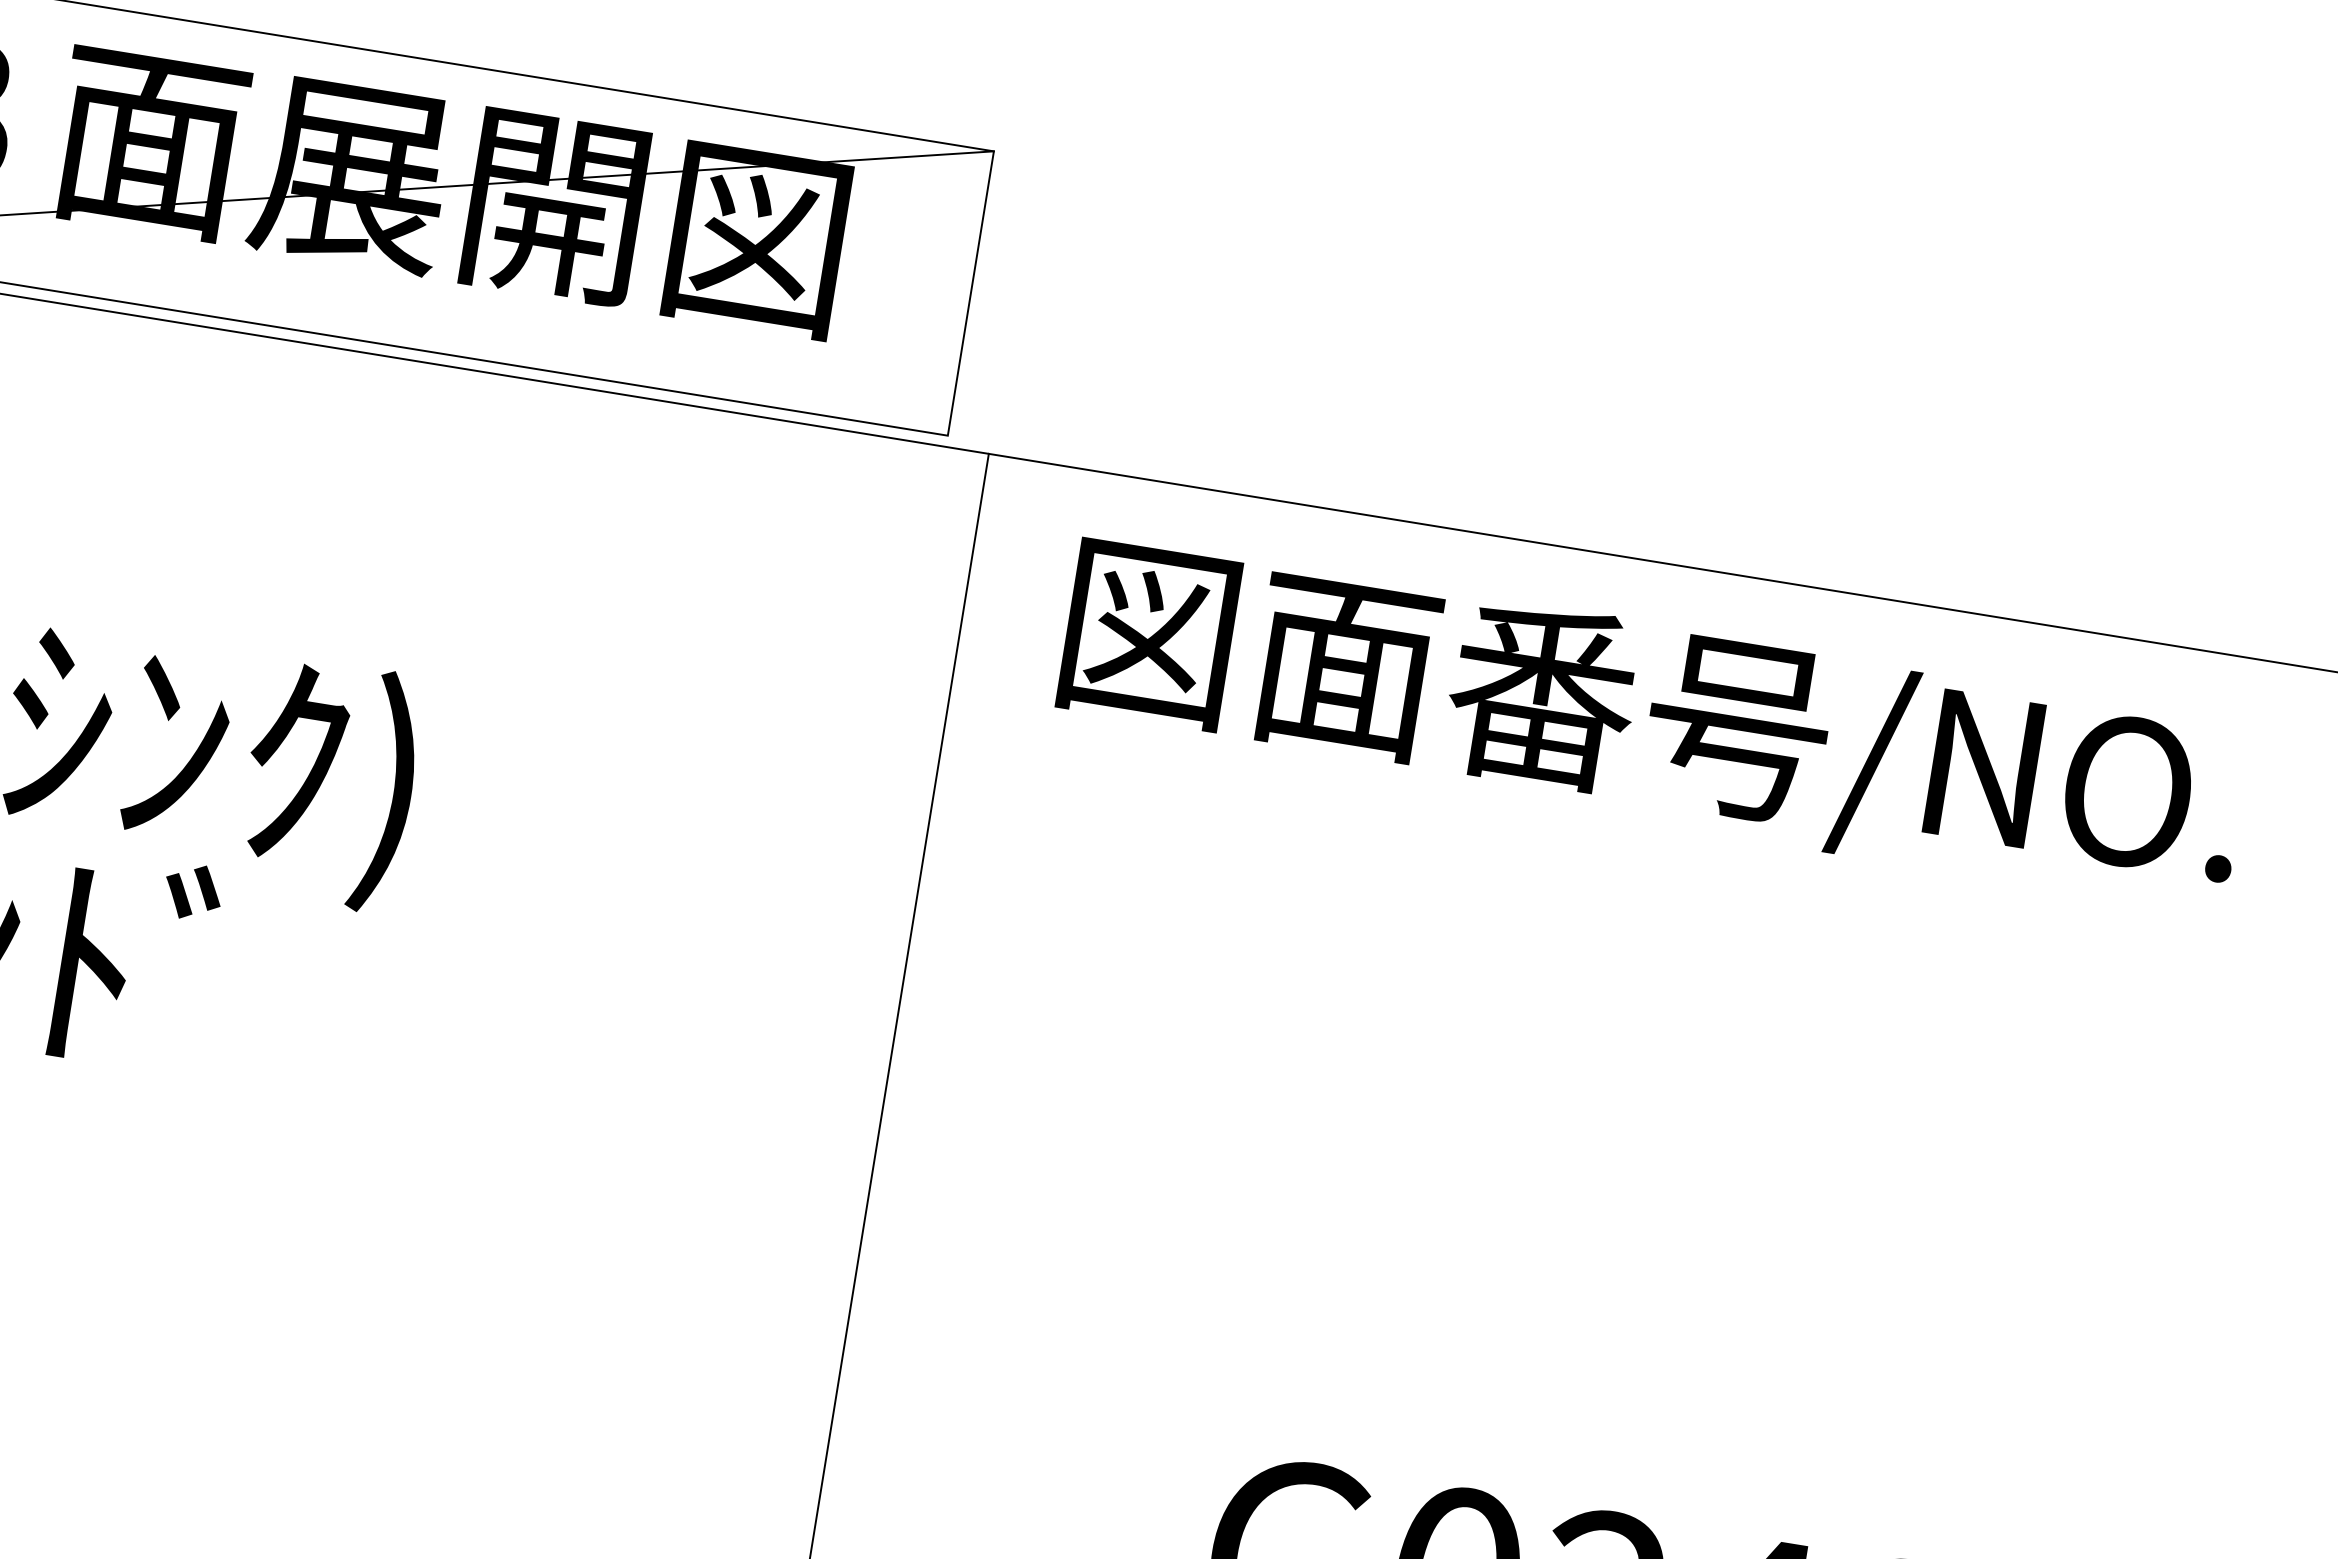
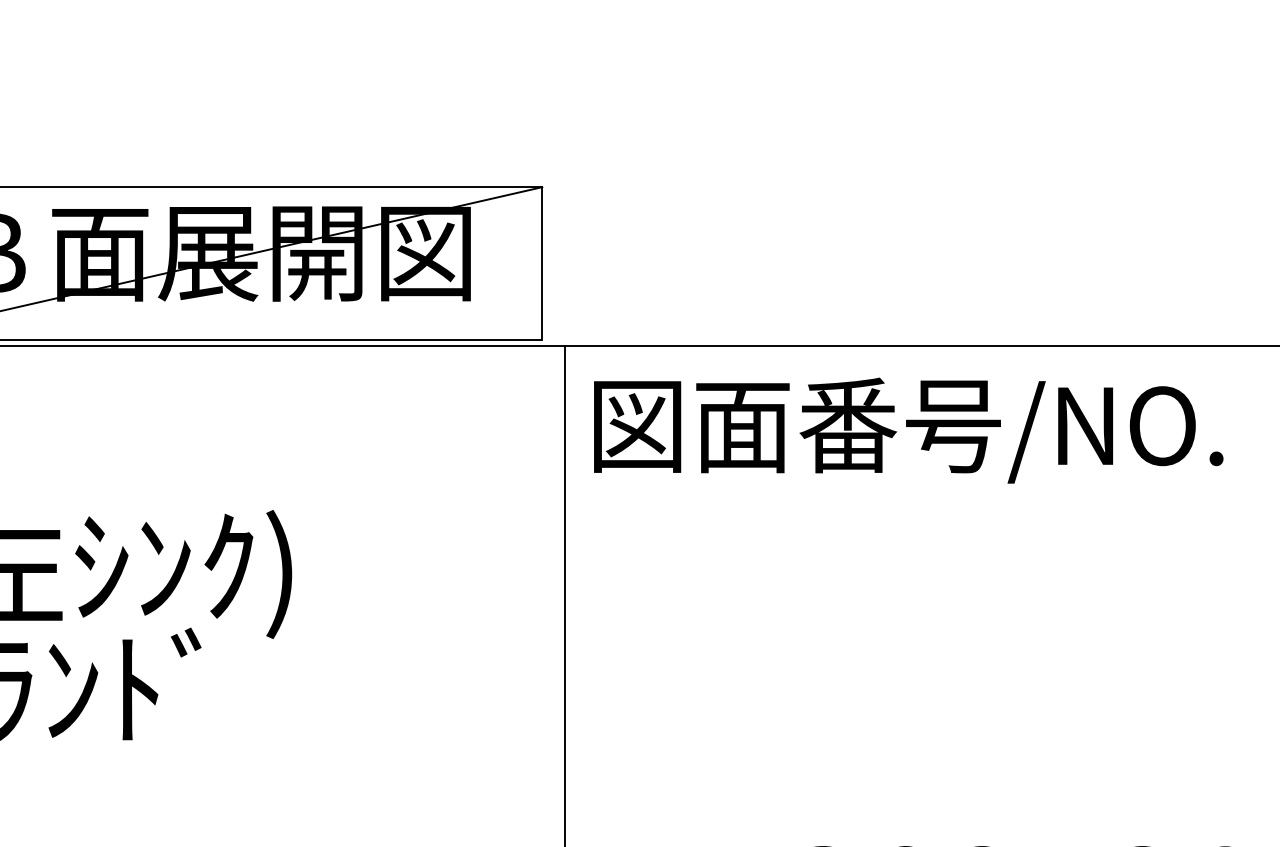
text: (1652, 723) -> (908, 430), moved

